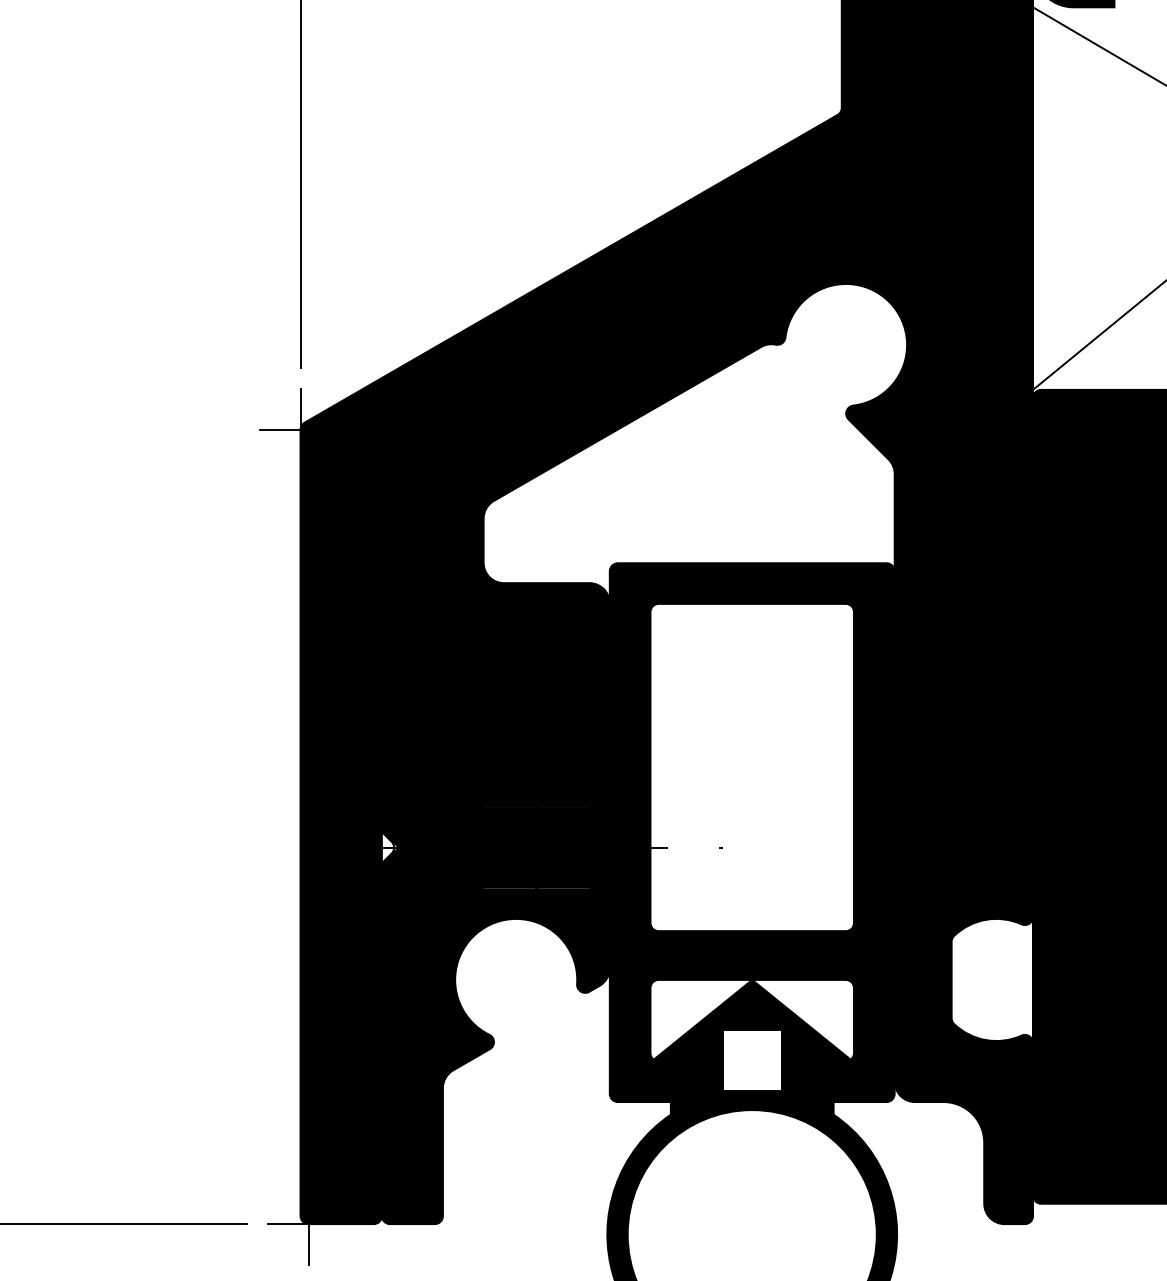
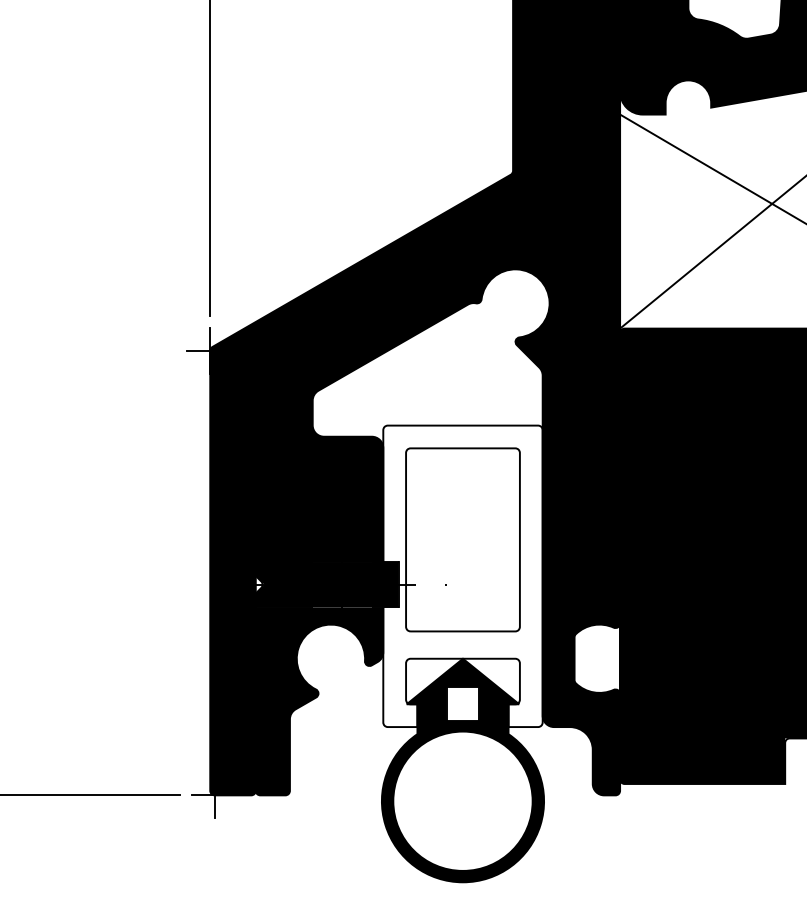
fill: (751, 832) -> (462, 576), removed

